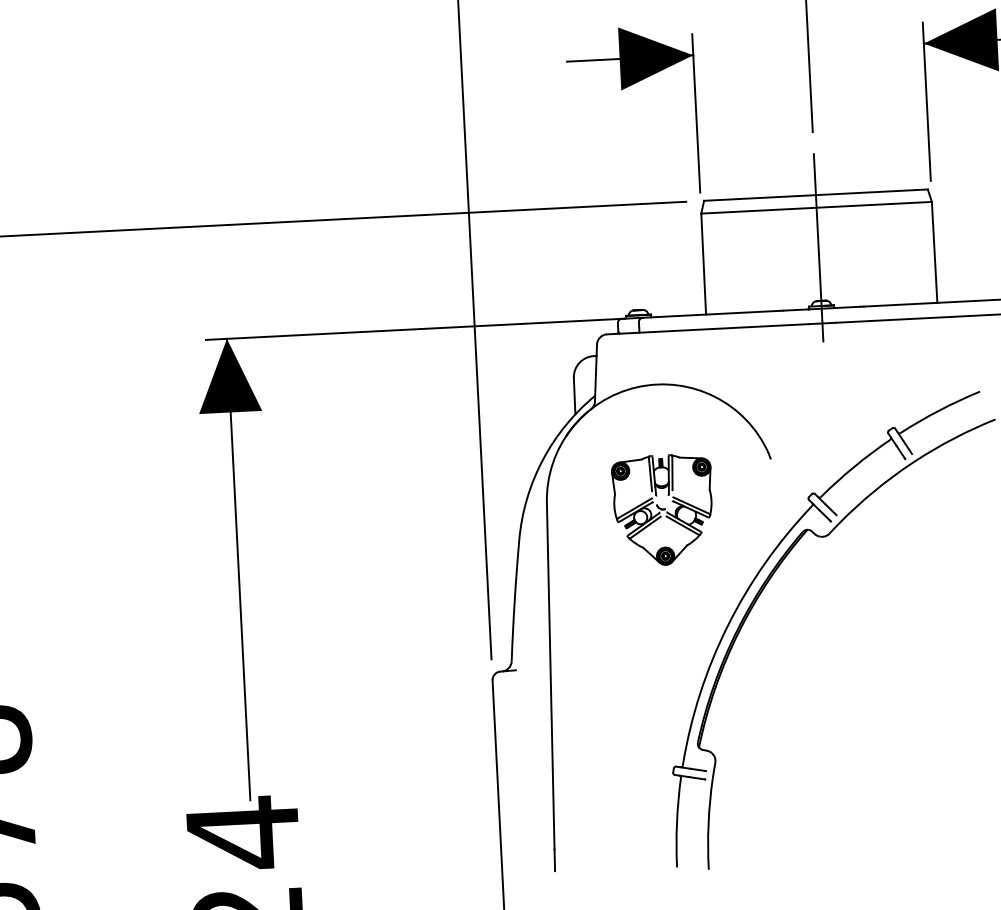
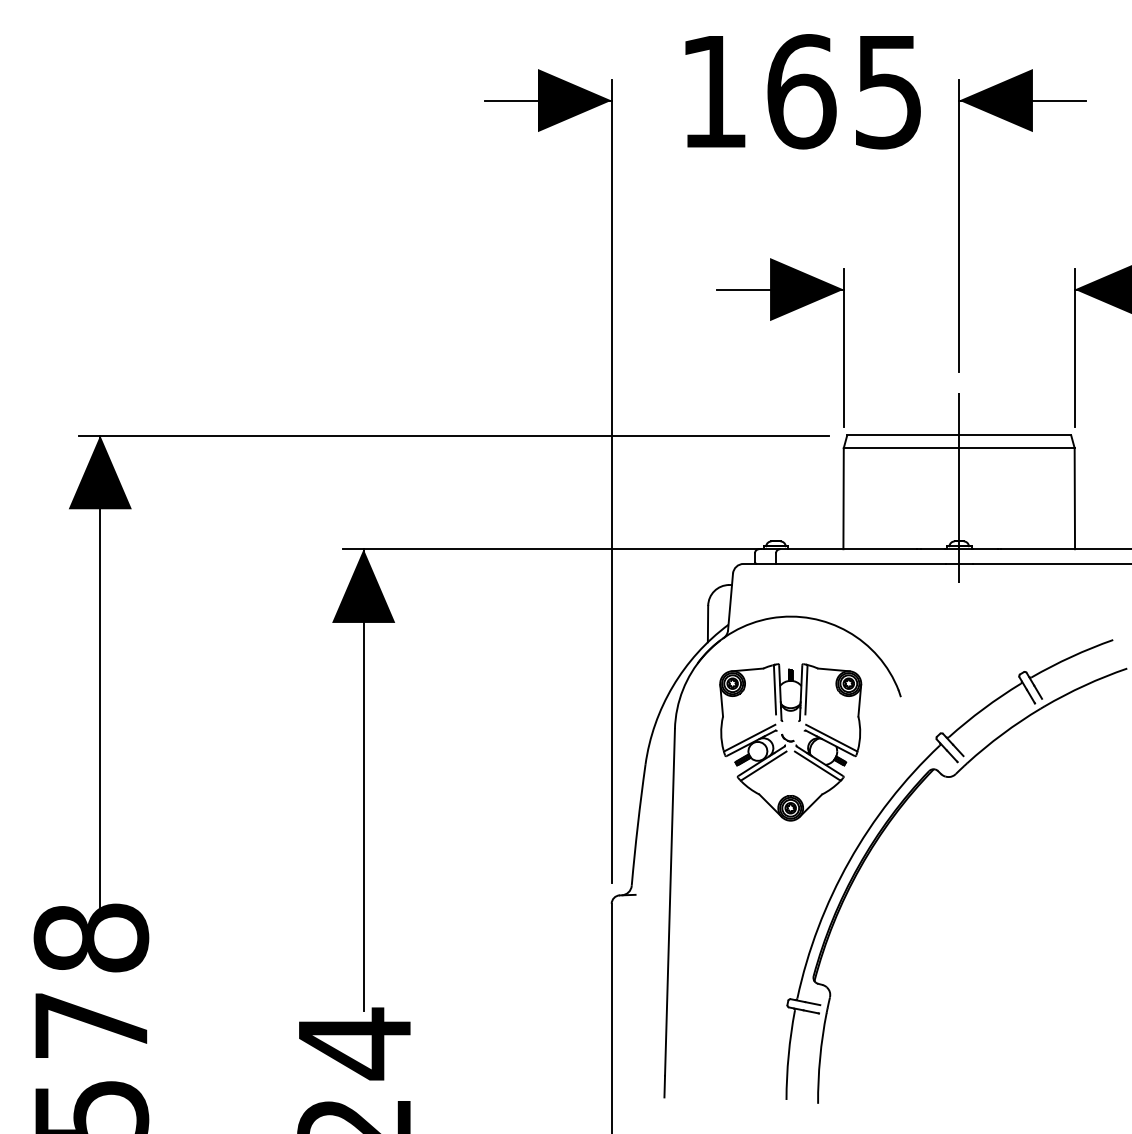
part: (662, 510) -> (790, 742), size x1.43

